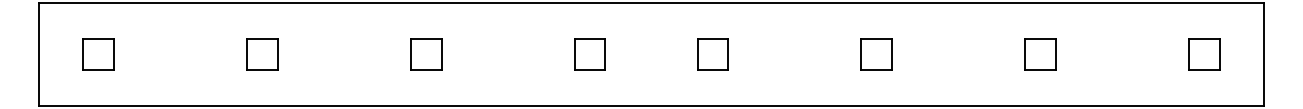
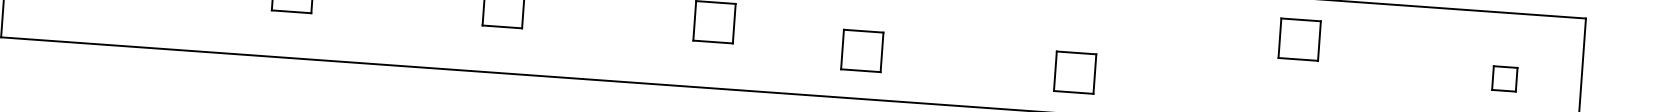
part: (712, 54) -> (861, 50), moved
part: (876, 54) -> (1074, 72), moved
part: (1040, 54) -> (1299, 39), moved
part: (1204, 54) -> (1504, 78), size x0.6

